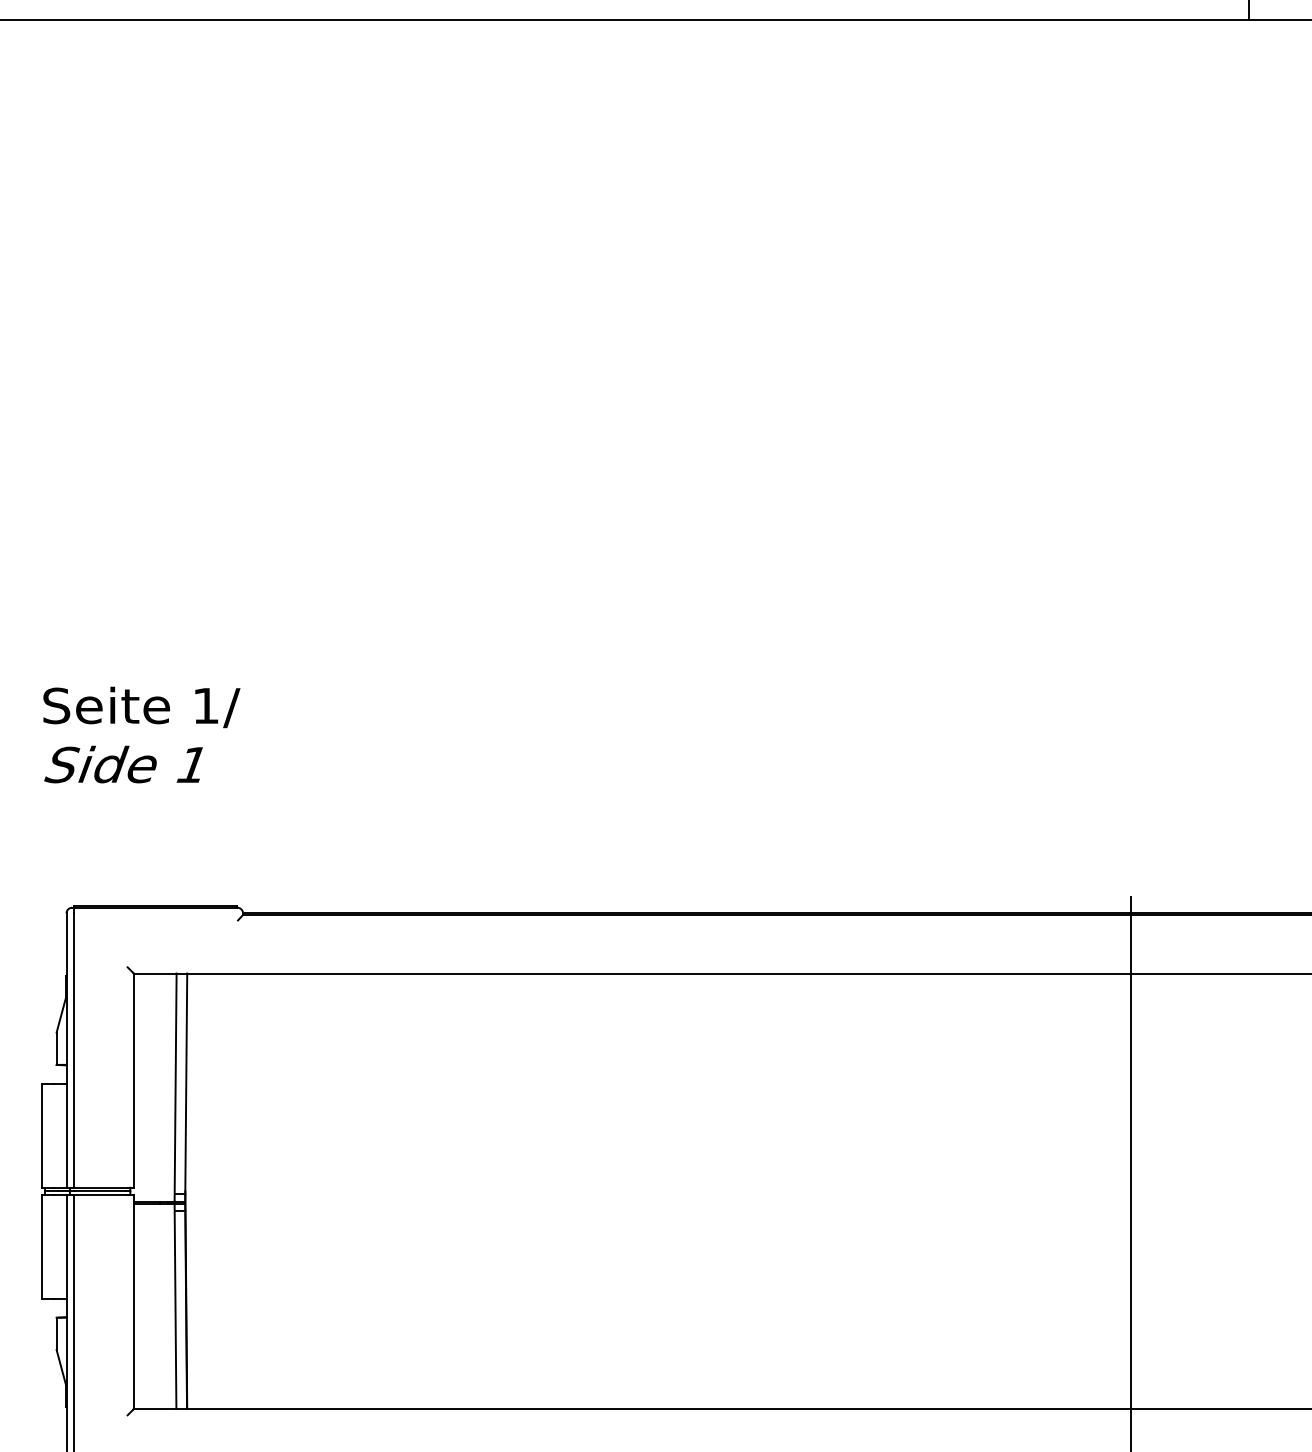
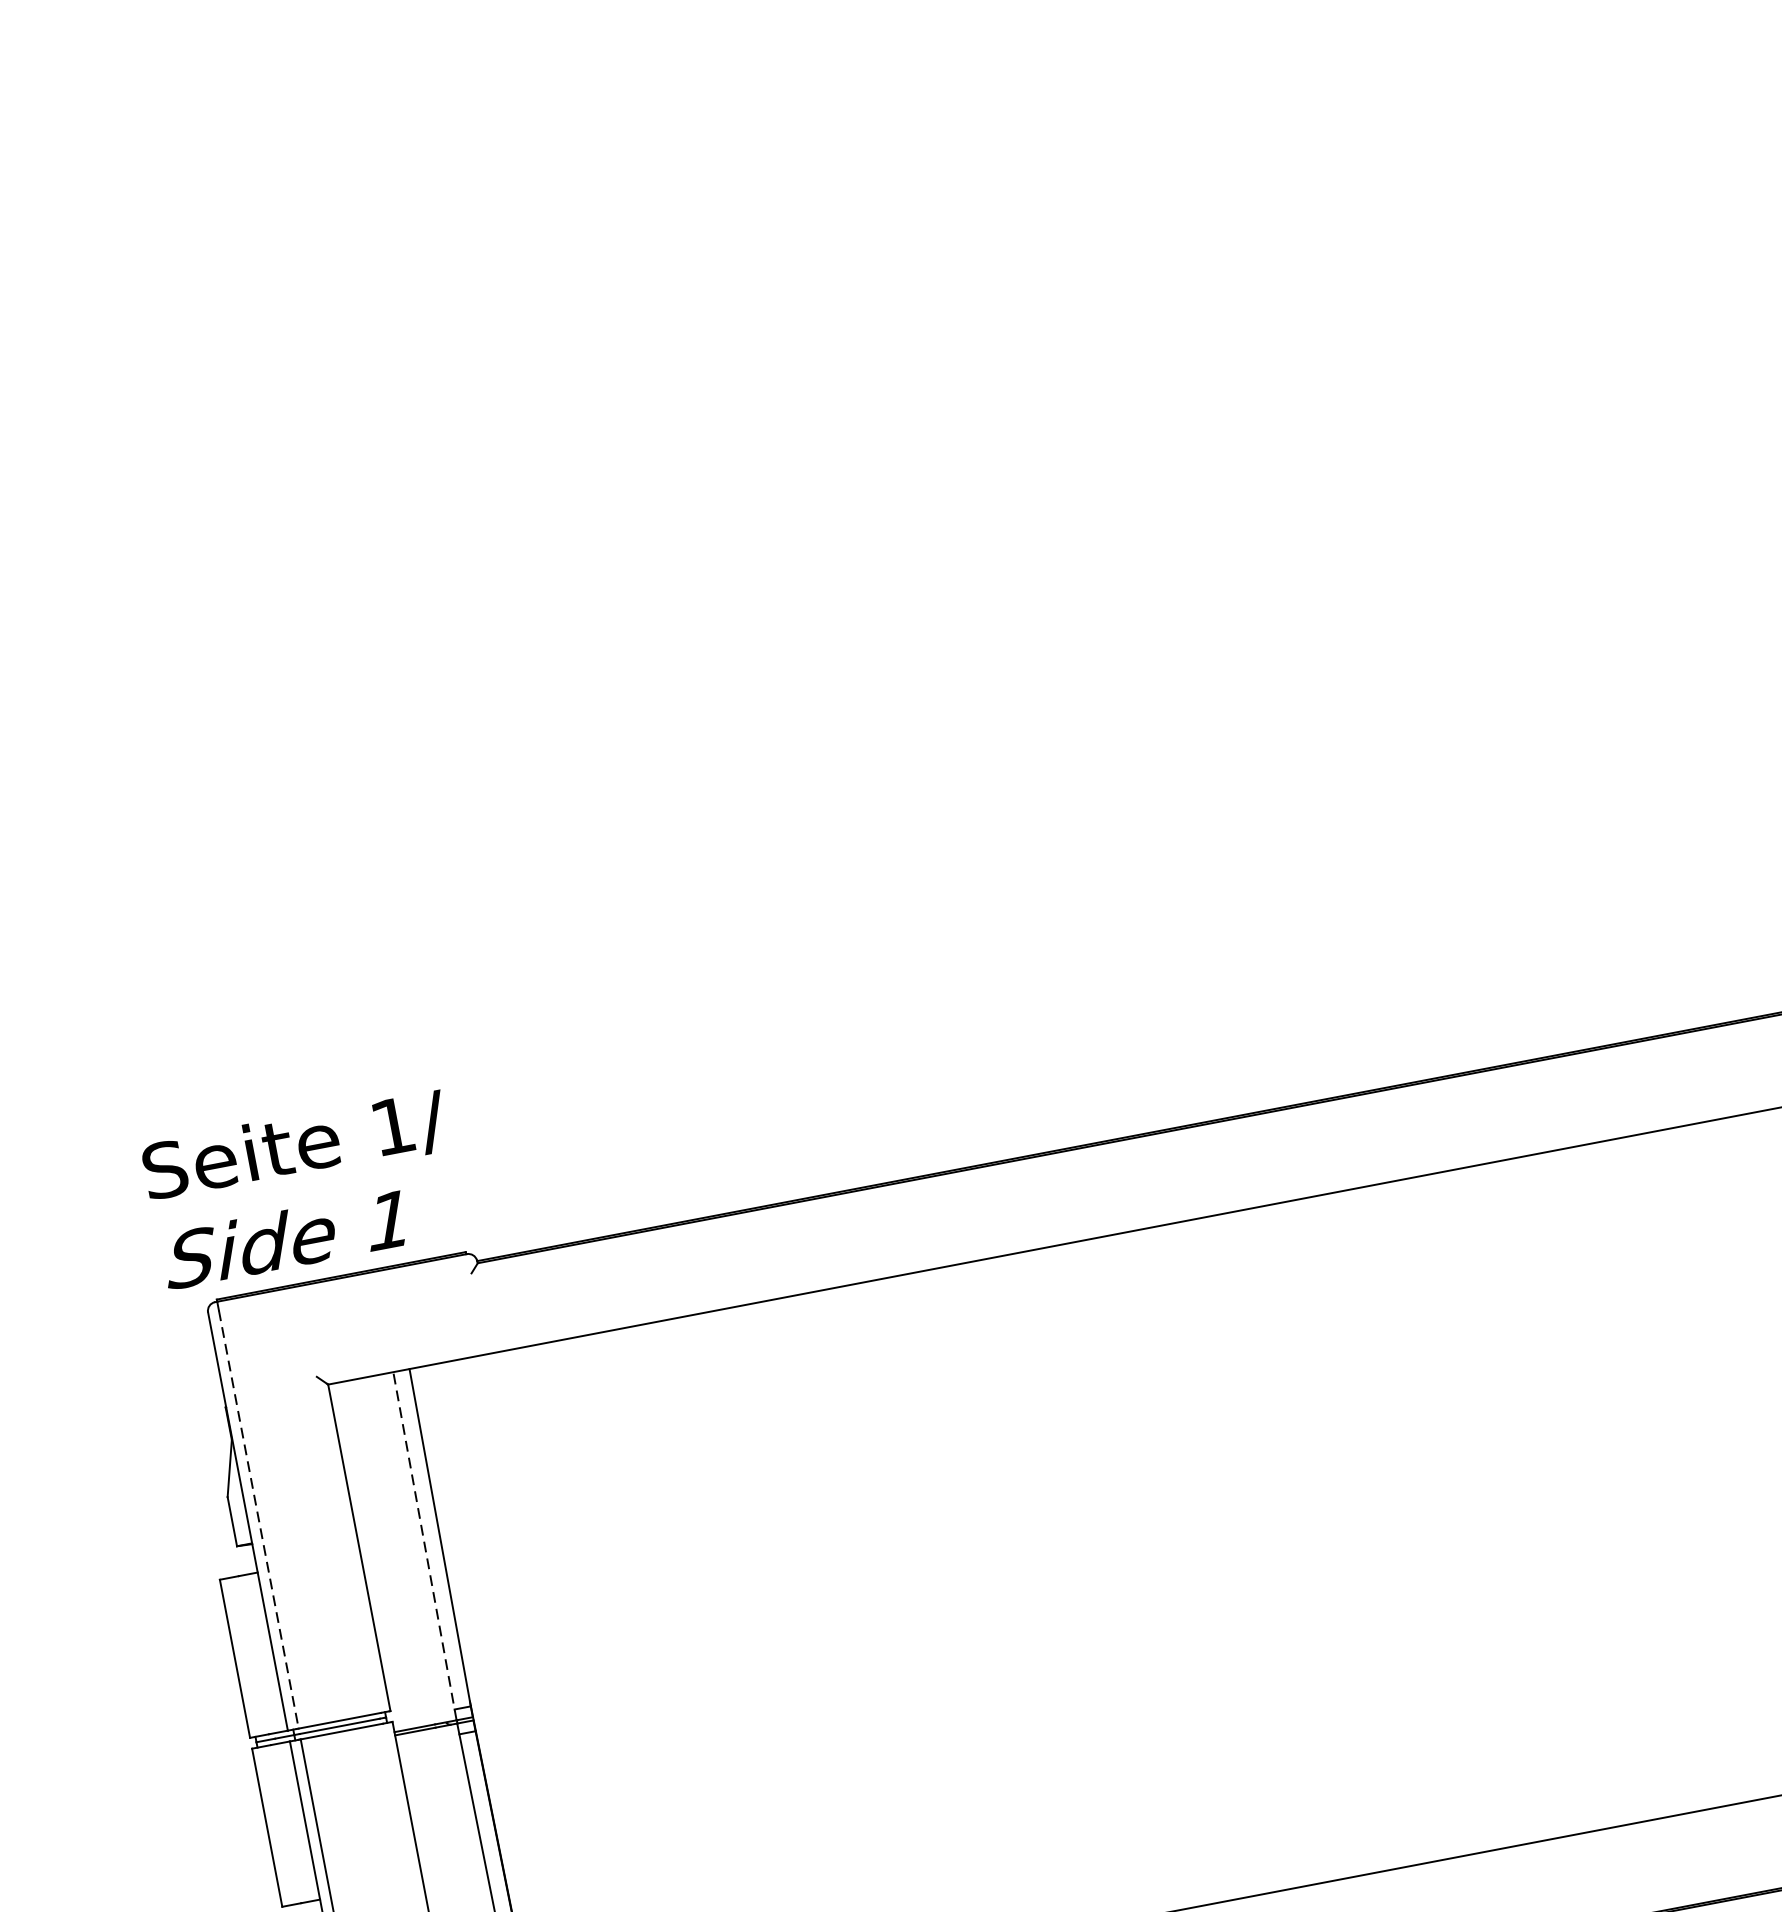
text: (141, 734) -> (302, 1188), moved
line: (73, 1051) -> (258, 1520), solid -> dashed
line: (175, 1087) -> (424, 1546), solid -> dashed

